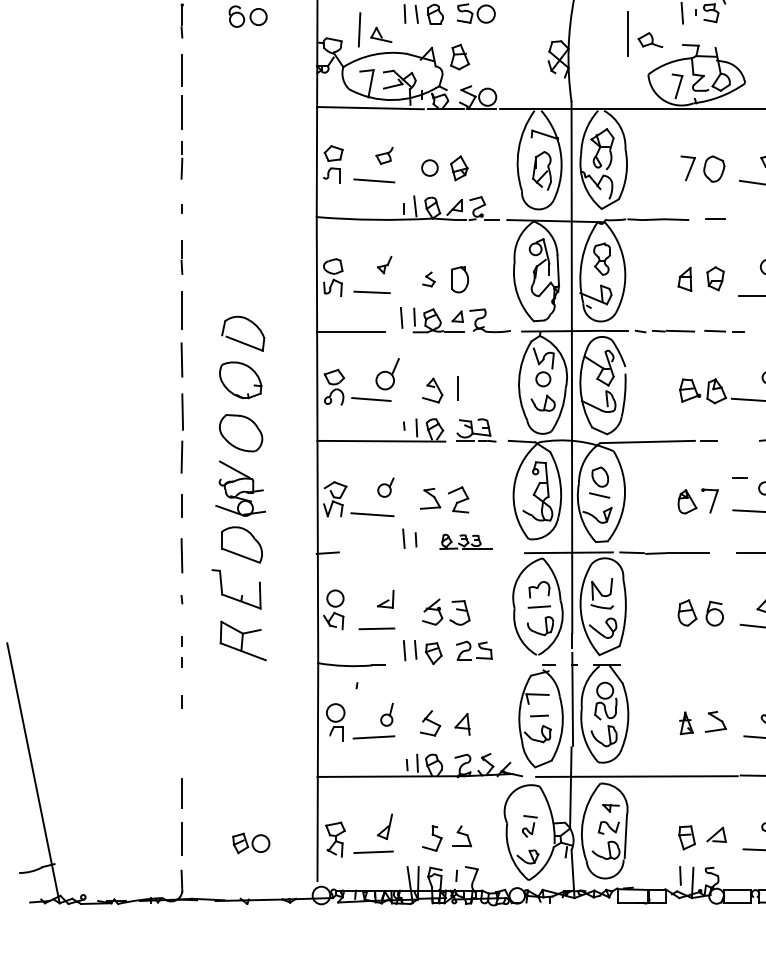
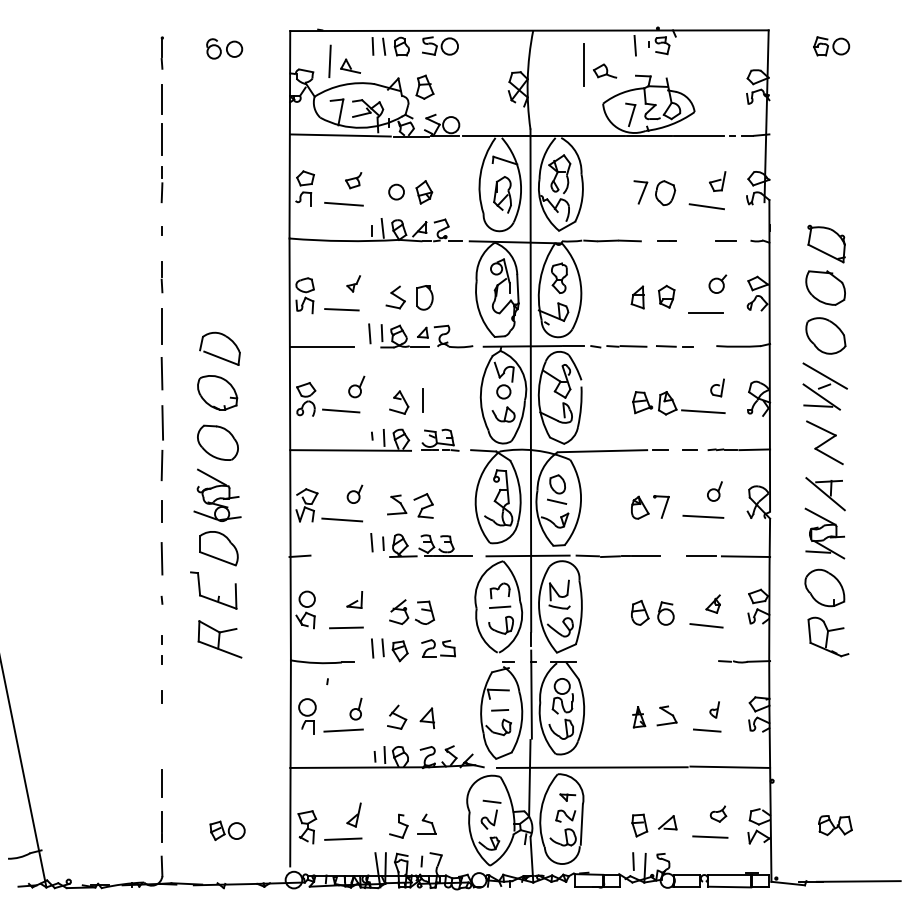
part: (428, 279) -> (395, 297), size x1.67
part: (387, 373) -> (356, 386), size x0.71
line: (739, 477) -> (689, 449), moved
part: (465, 541) -> (430, 545), size x1.67
part: (529, 826) -> (490, 814), size x1.43

